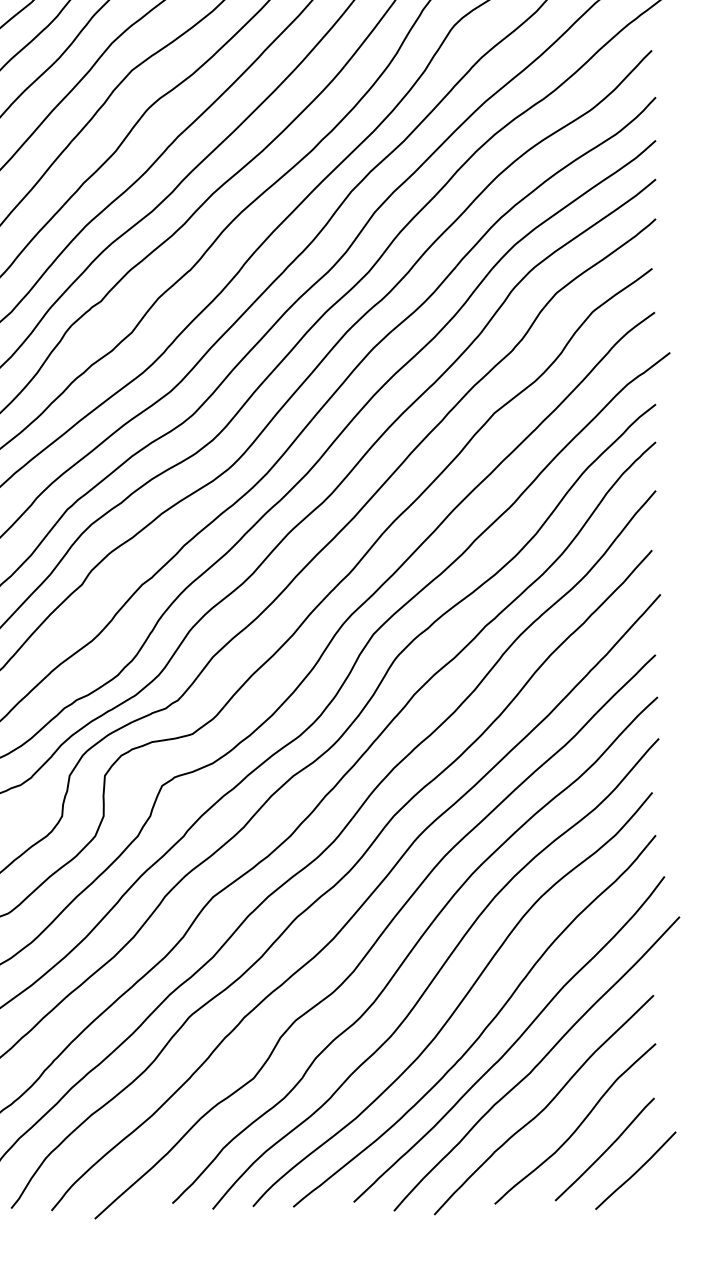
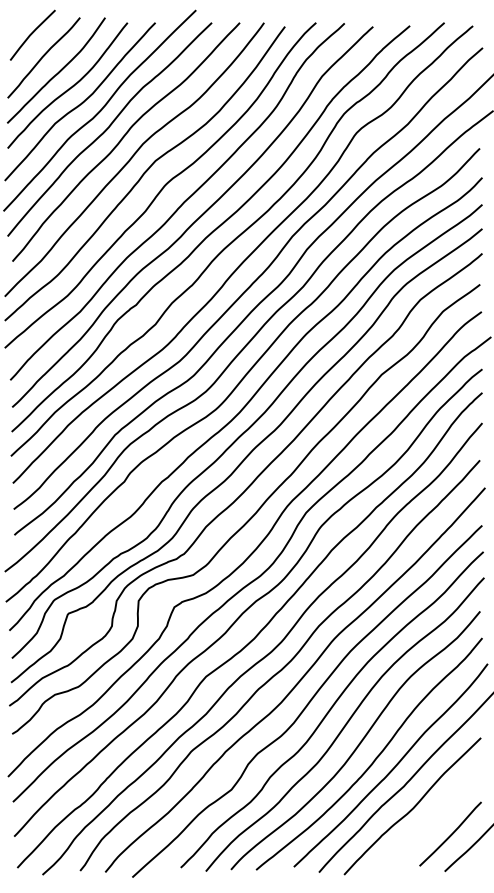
curve: (577, 1126) -> (433, 819), removed

